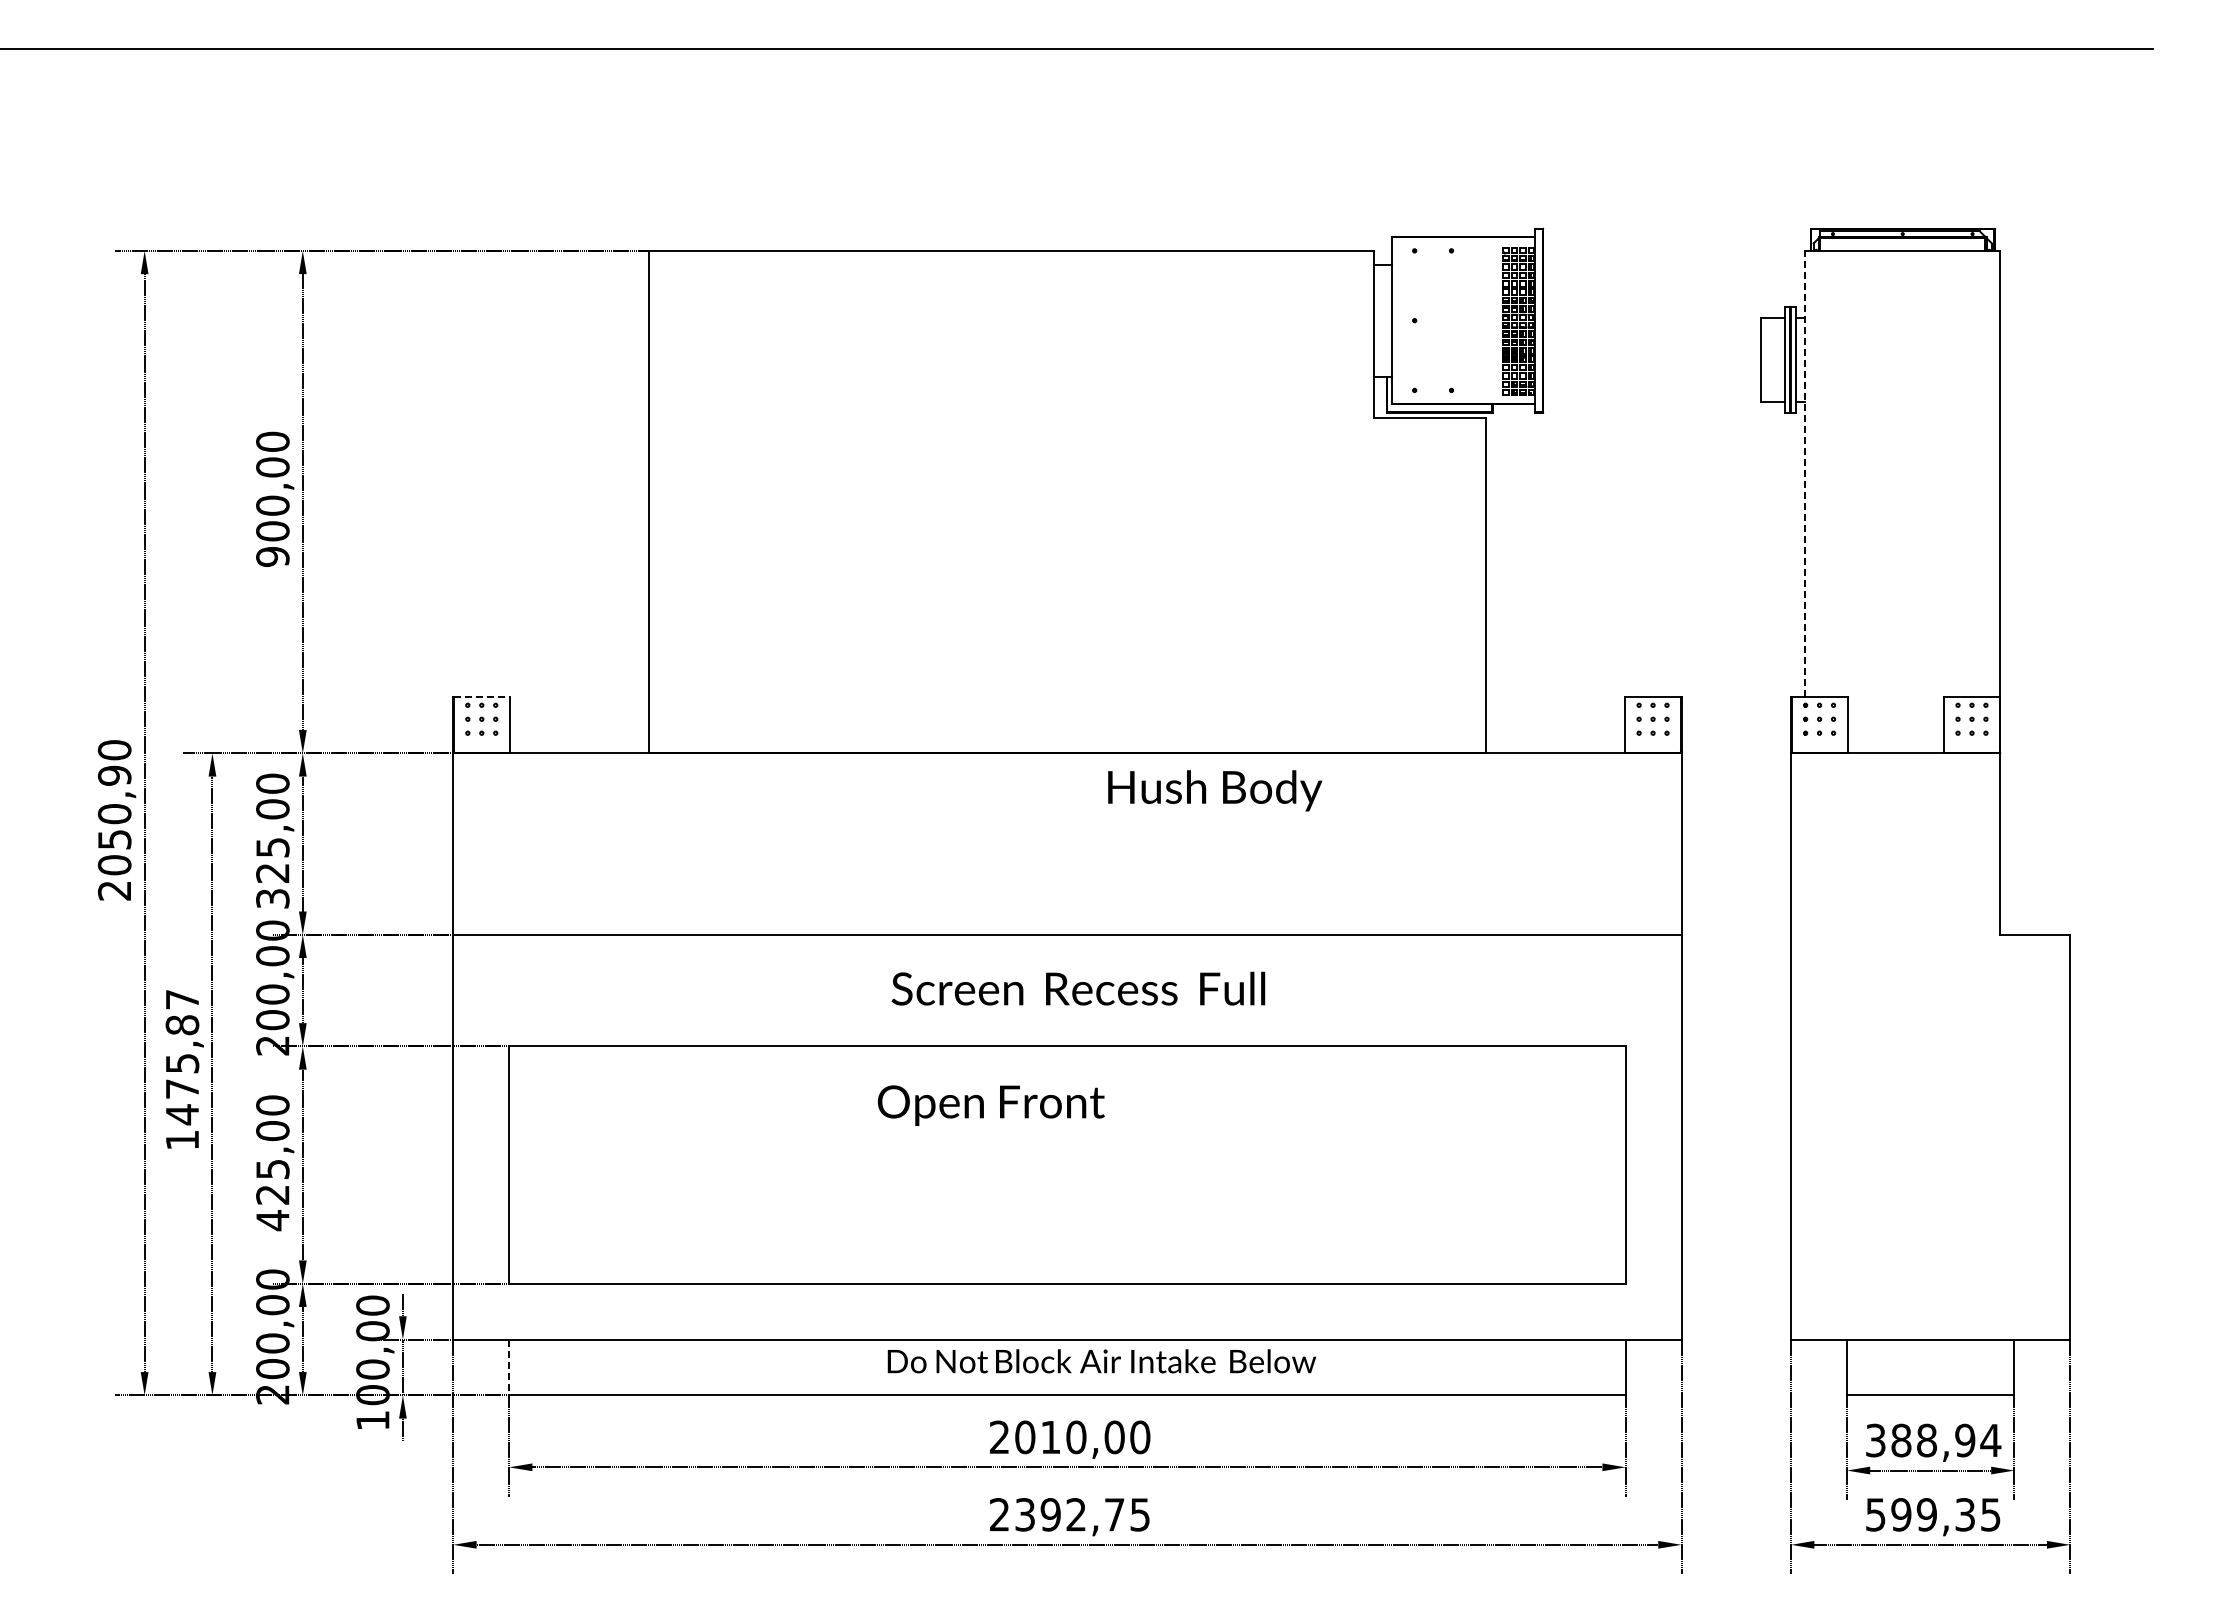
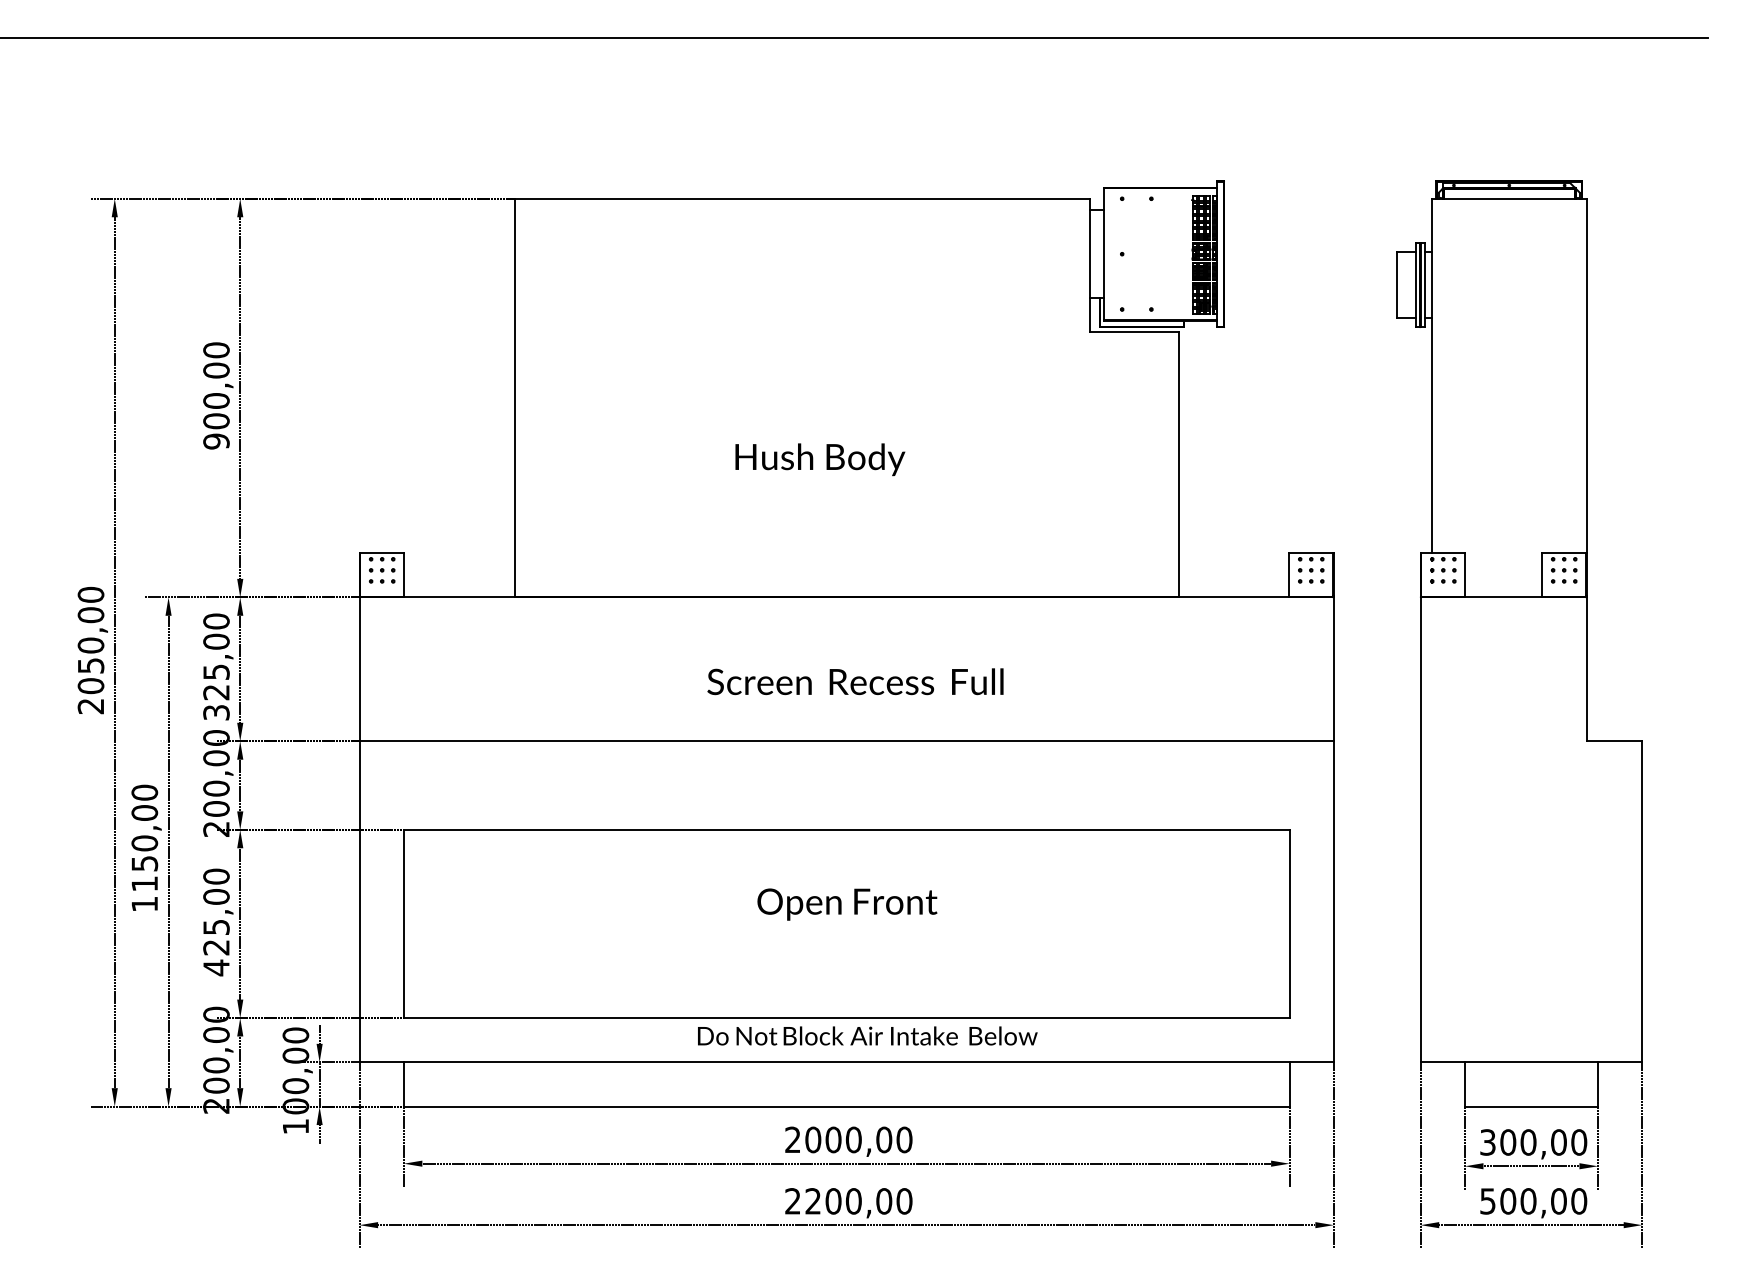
line: (1805, 473) -> (1432, 375), dashed -> solid
line: (481, 696) -> (381, 552), dashed -> solid
text: (114, 775) -> (90, 614), 2050,90 -> 2050,00
text: (1215, 790) -> (820, 459), moved
text: (1078, 988) -> (855, 681), moved
text: (182, 1057) -> (144, 838), 1475,87 -> 1150,00
text: (990, 1105) -> (846, 904), moved
text: (1101, 1361) -> (867, 1036), moved
line: (509, 1367) -> (404, 1084), dashed -> solid
text: (1050, 1437) -> (833, 1140), 2010,00 -> 2000,00
text: (1946, 1440) -> (1544, 1142), 388,94 -> 300,00
text: (1082, 1514) -> (858, 1201), 2392,75 -> 2200,00
text: (1945, 1514) -> (1543, 1201), 599,35 -> 500,00

